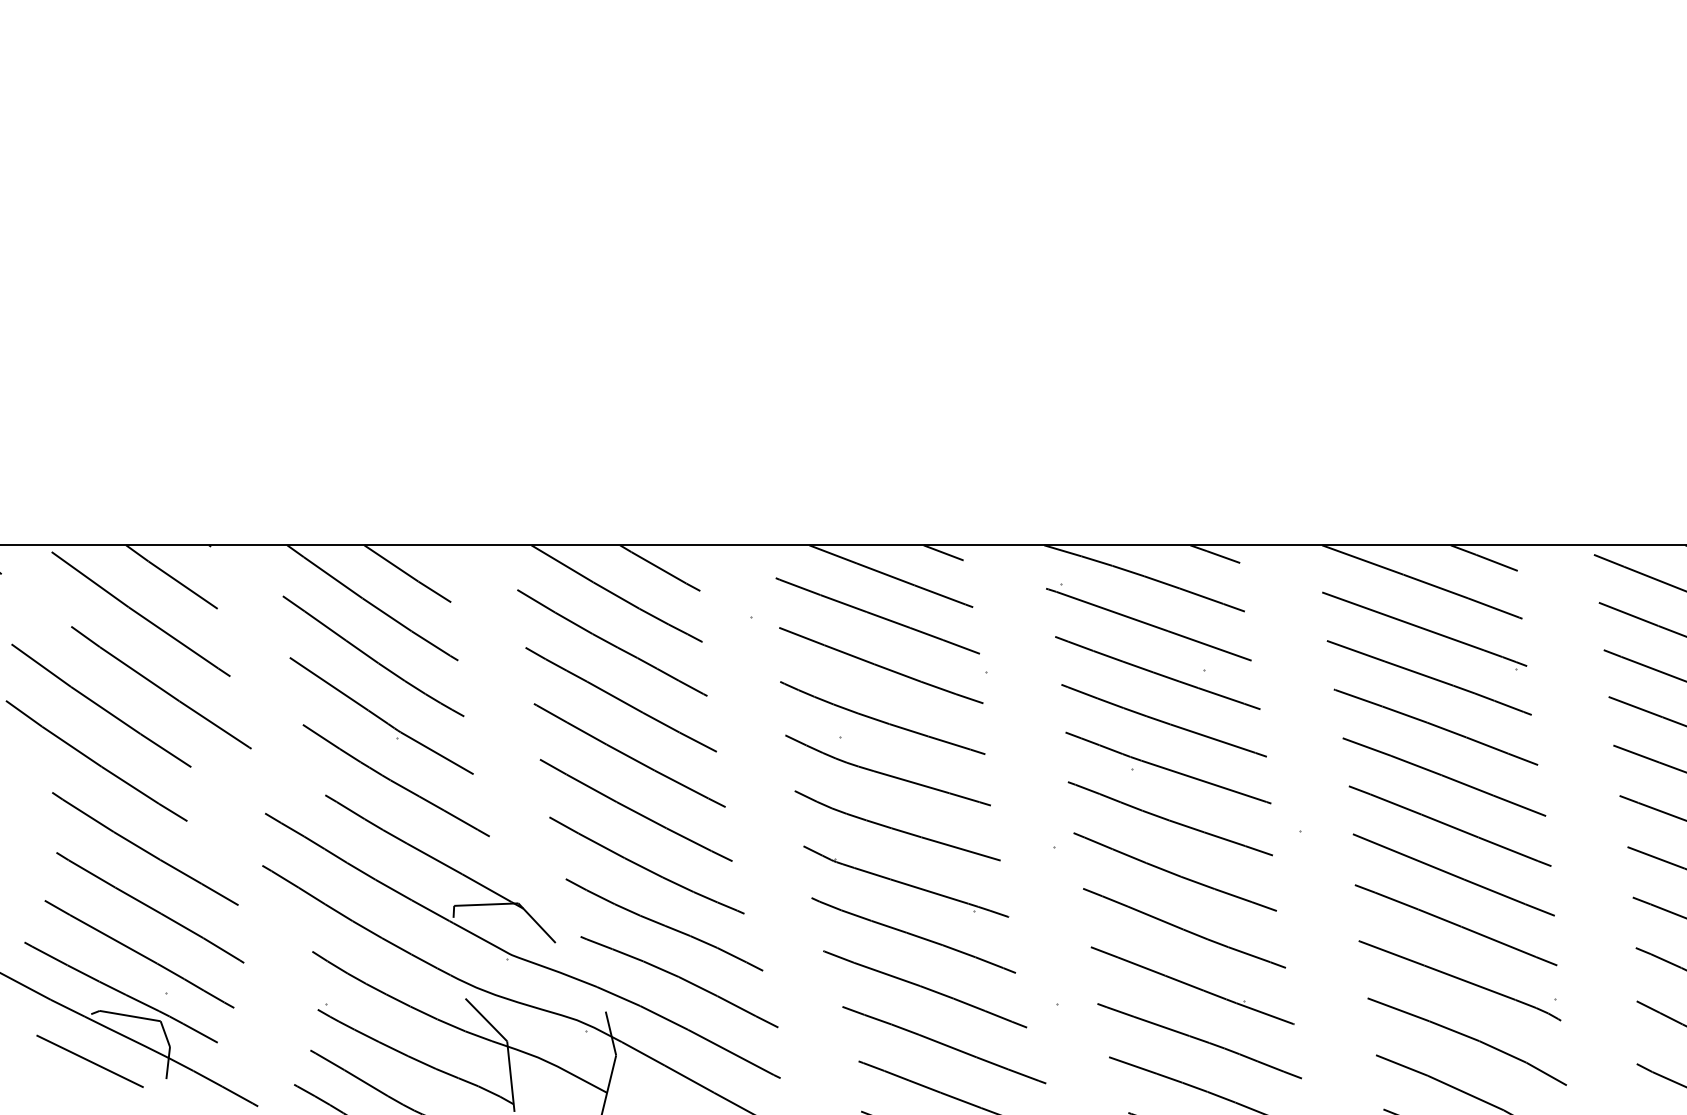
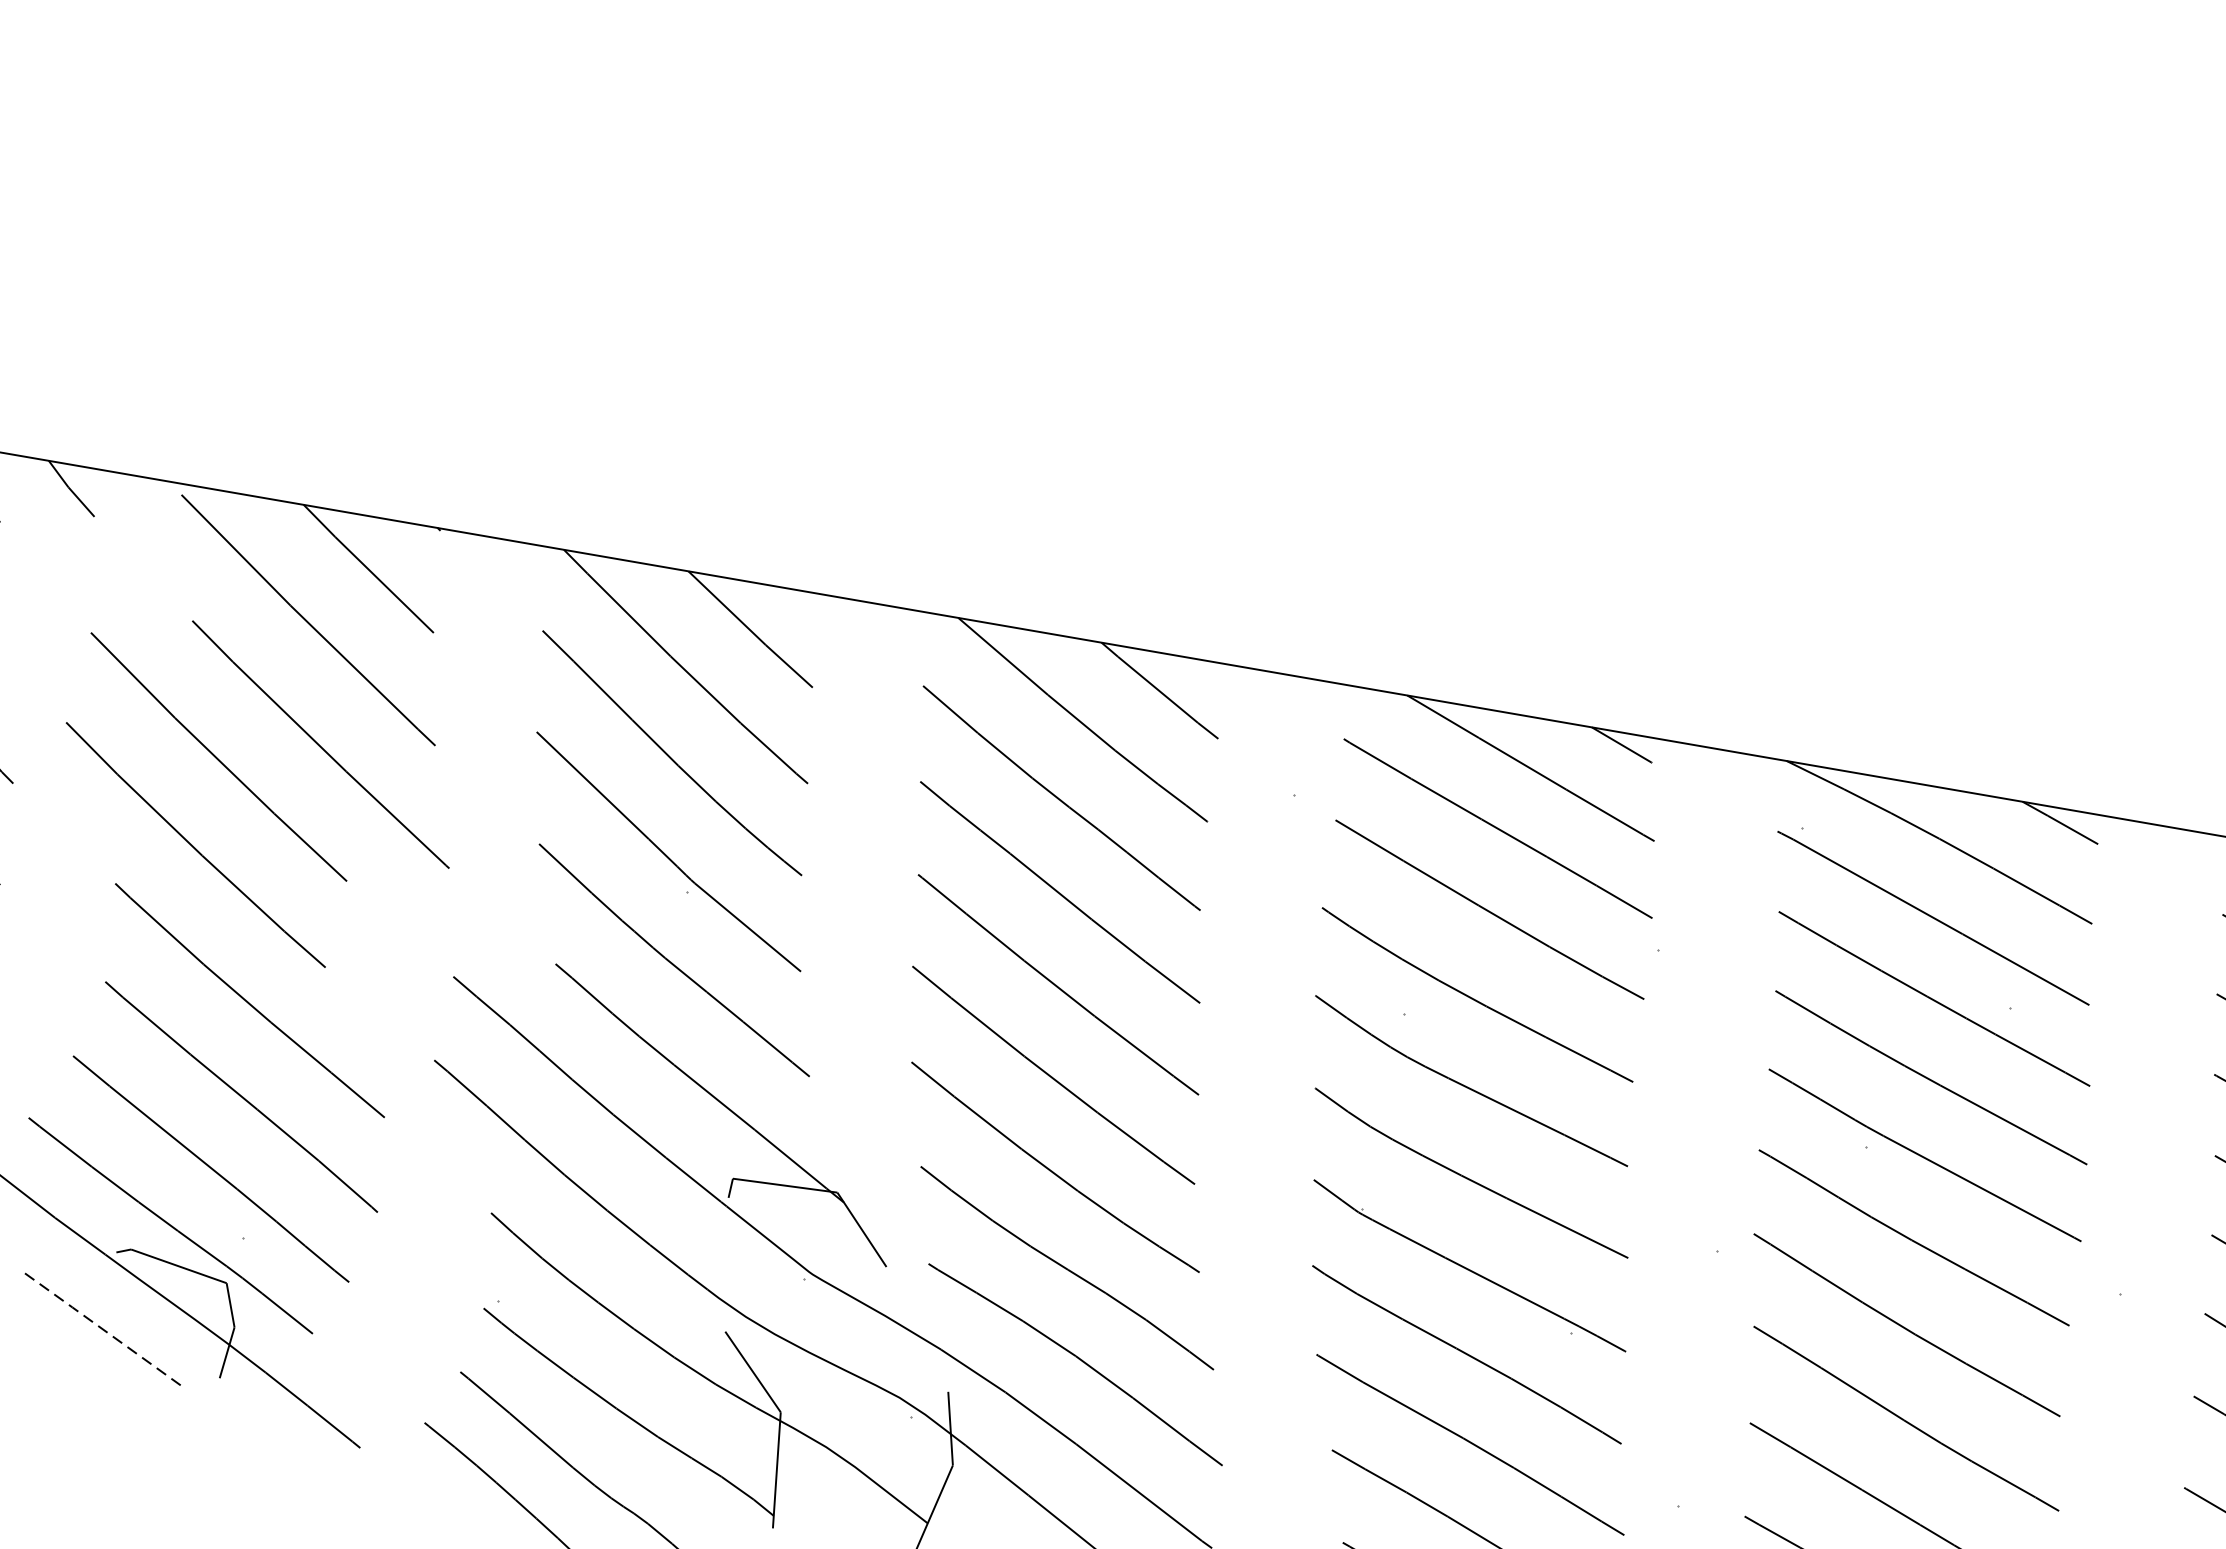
line: (89, 1060) -> (100, 1326), solid -> dashed

